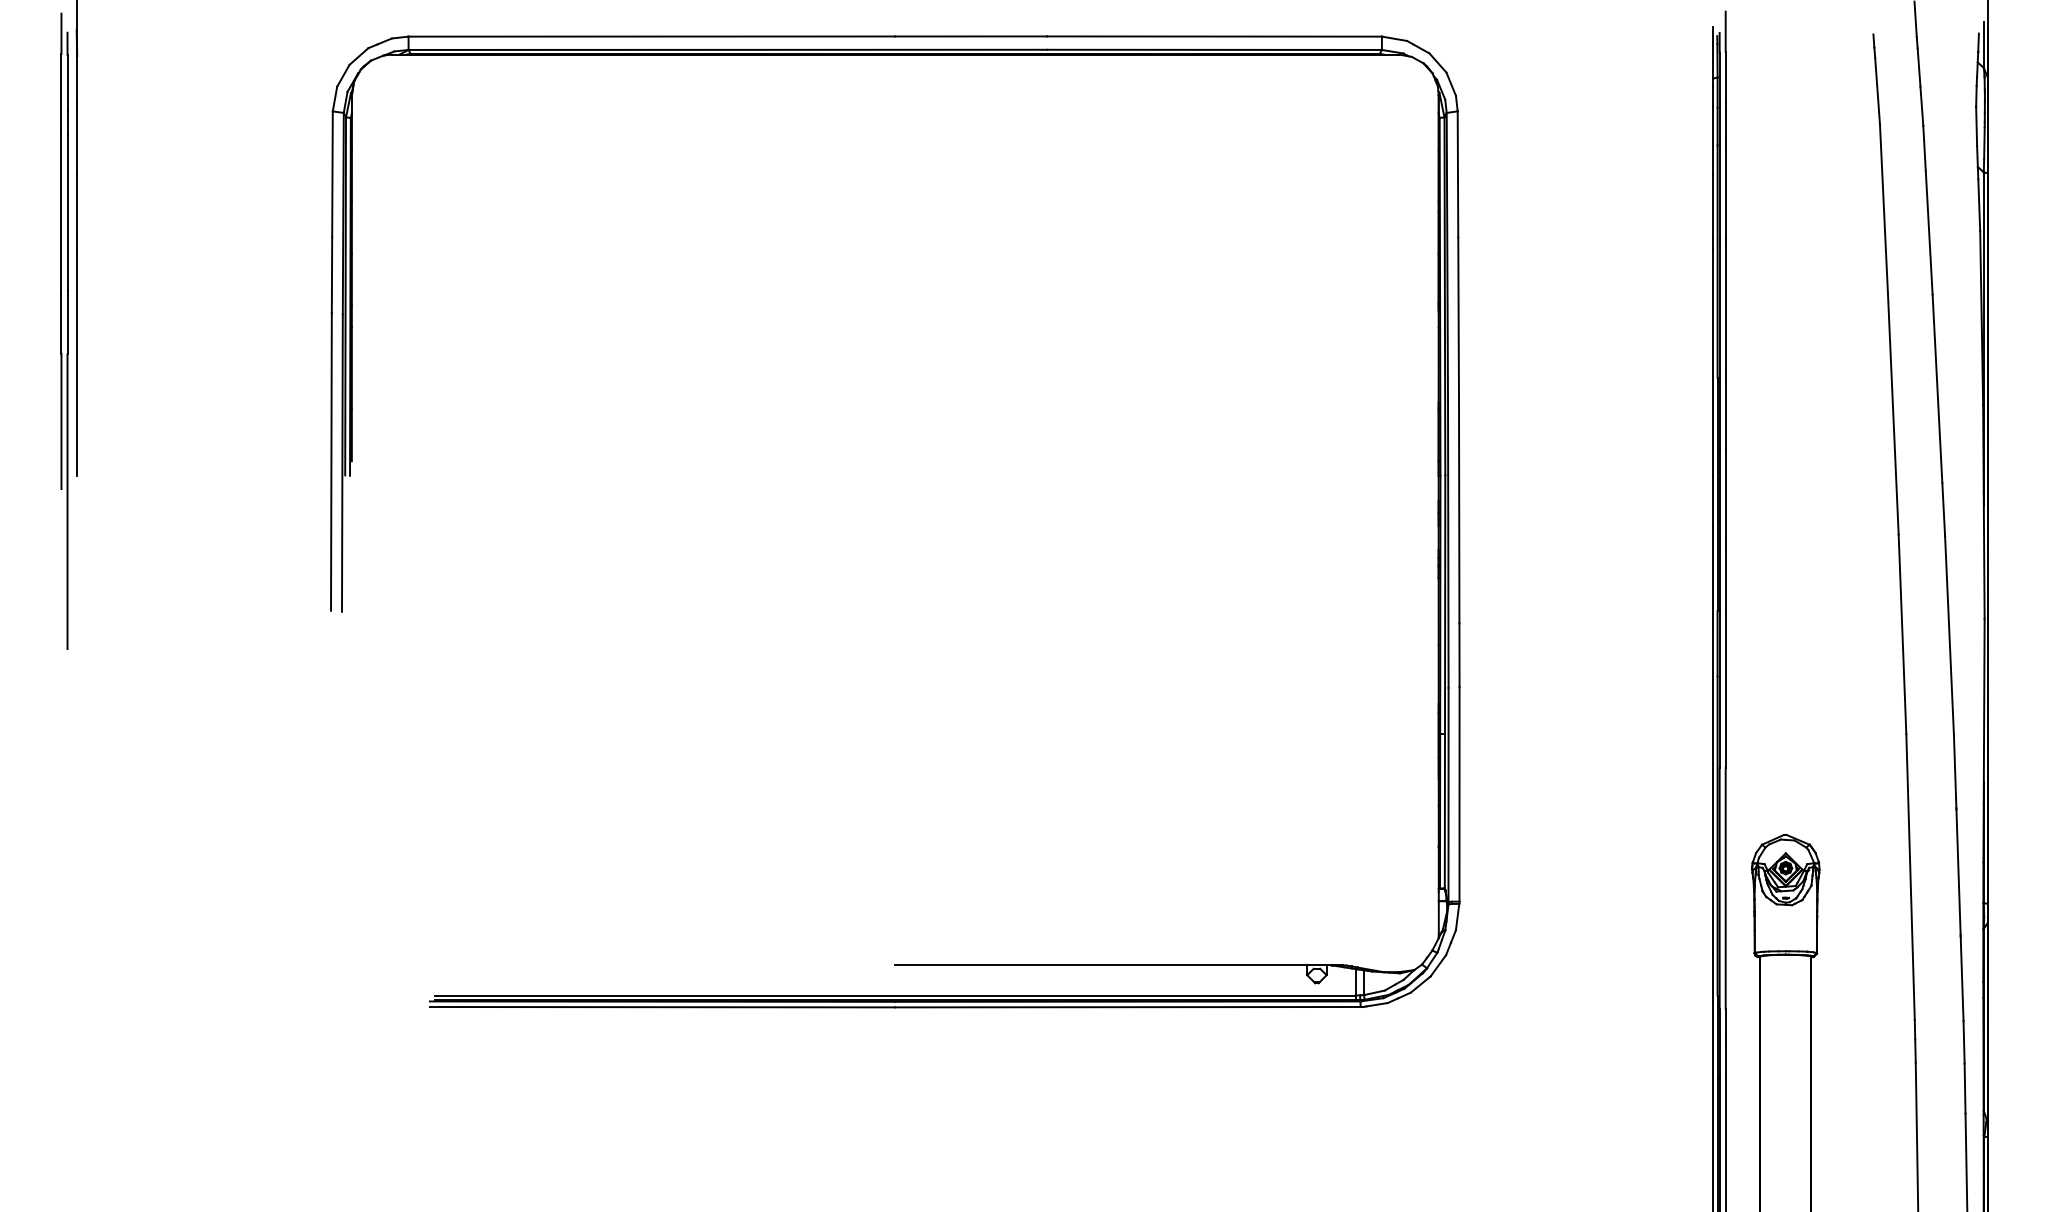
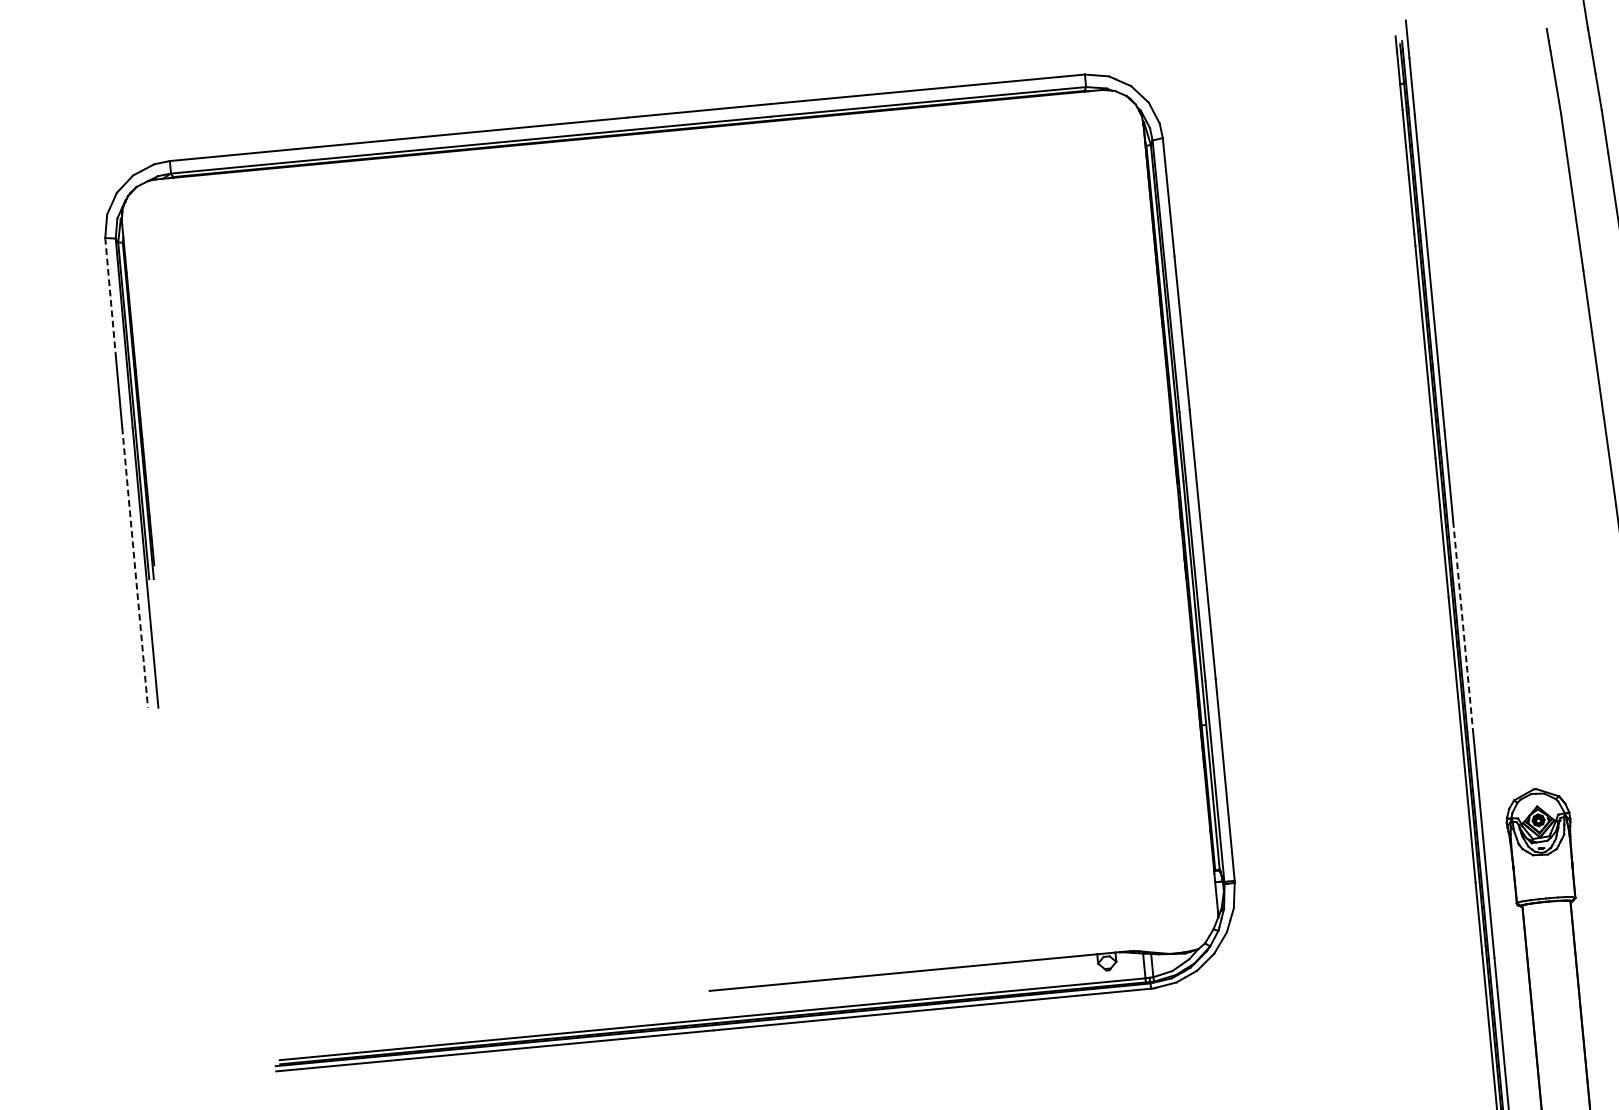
line: (332, 174) -> (110, 297), solid -> dashed
line: (331, 461) -> (135, 567), solid -> dashed
line: (1725, 655) -> (1462, 625), solid -> dashed

